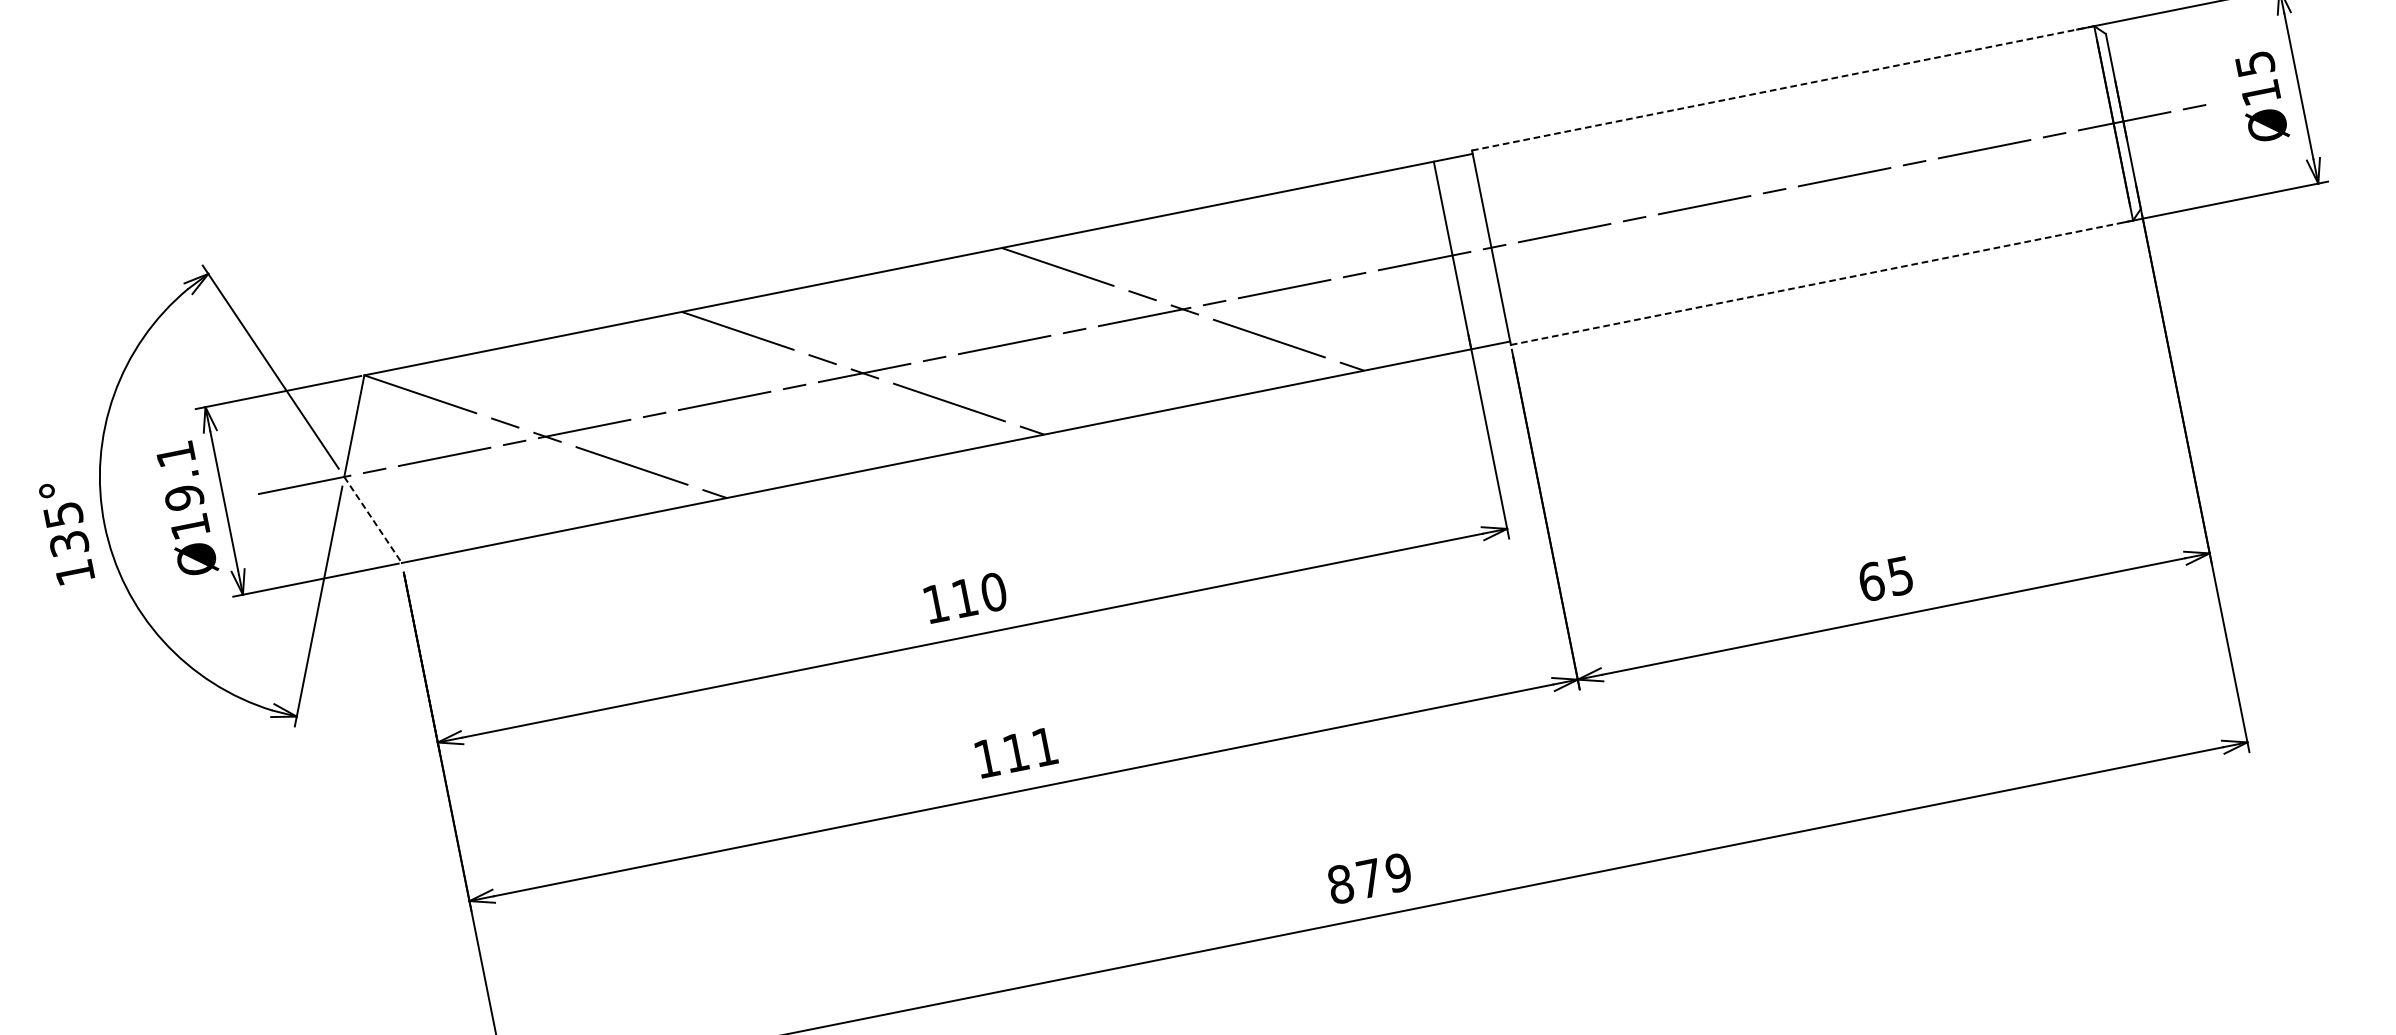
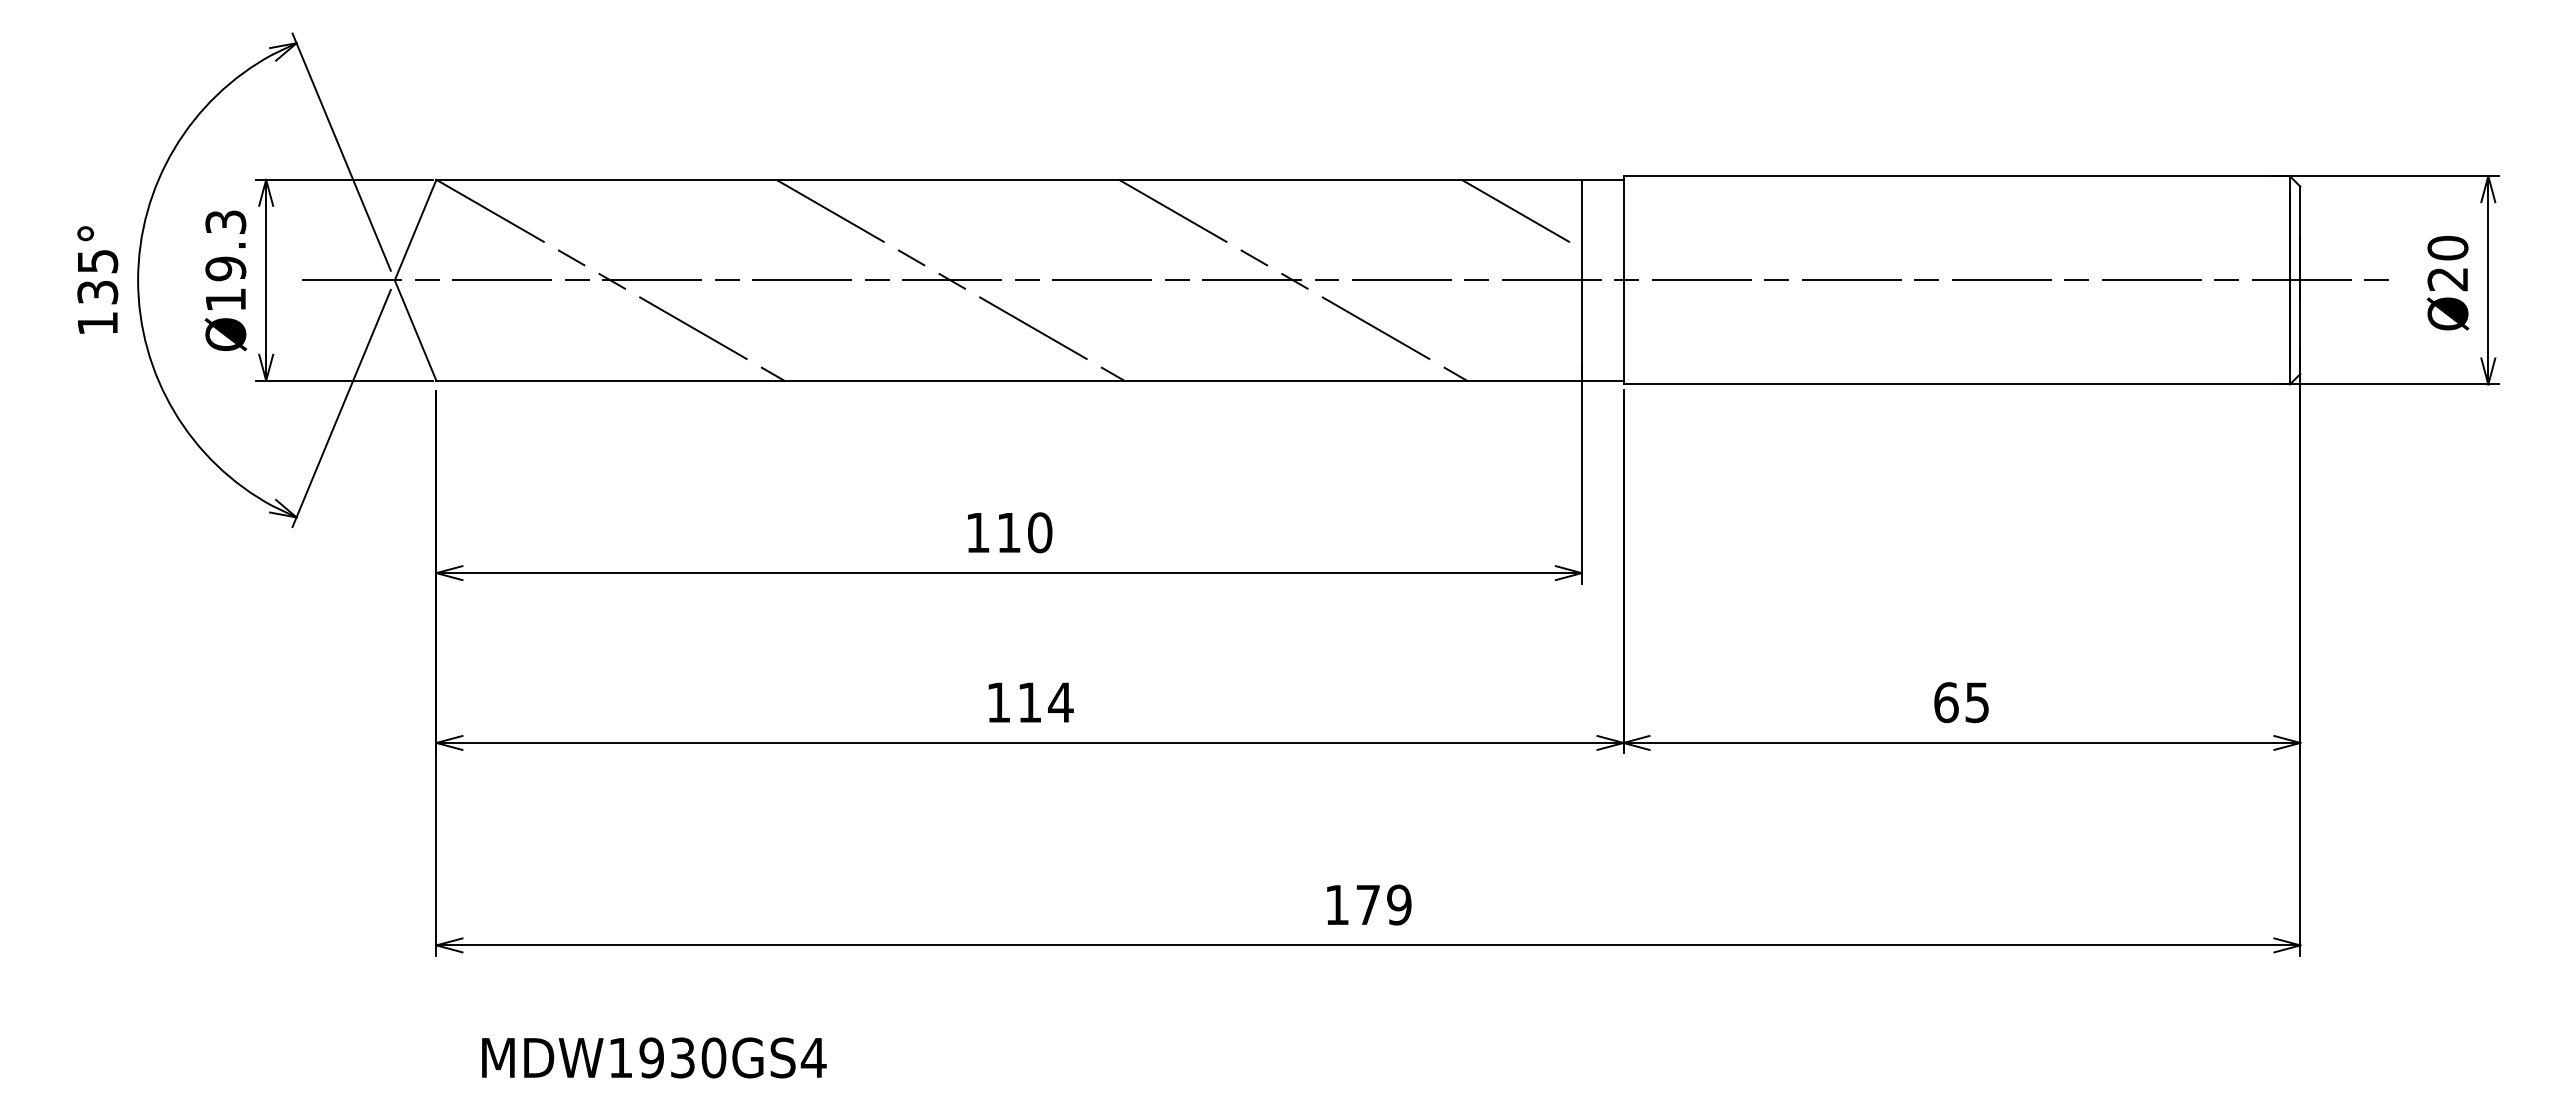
text: (2257, 78) -> (2447, 263), Ø15 -> Ø20
line: (1783, 88) -> (1957, 176), dashed -> solid
line: (1383, 205) -> (1521, 214), added
line: (1822, 282) -> (1957, 384), dashed -> solid
text: (175, 454) -> (225, 222), Ø19.1 -> Ø19.3
line: (373, 520) -> (415, 331), dashed -> solid
text: (1044, 746) -> (1060, 702), 111 -> 114
text: (1340, 883) -> (1337, 904), 879 -> 179

